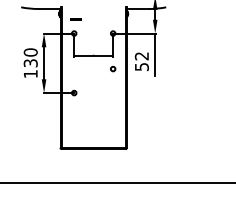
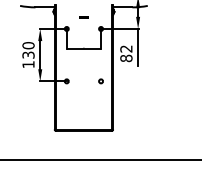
line: (75, 19) -> (83, 17), moved
text: (141, 66) -> (126, 57), 52 -> 82
circle: (113, 68) -> (101, 80), moved

